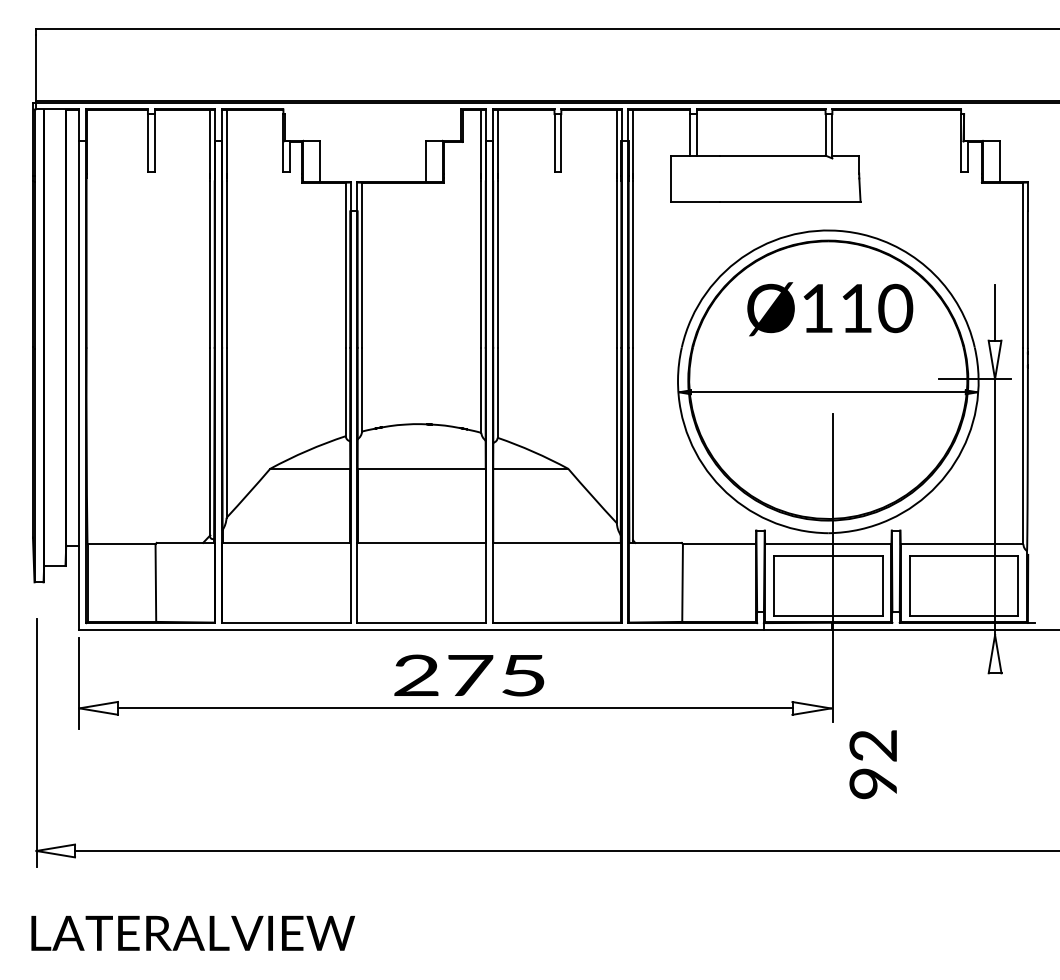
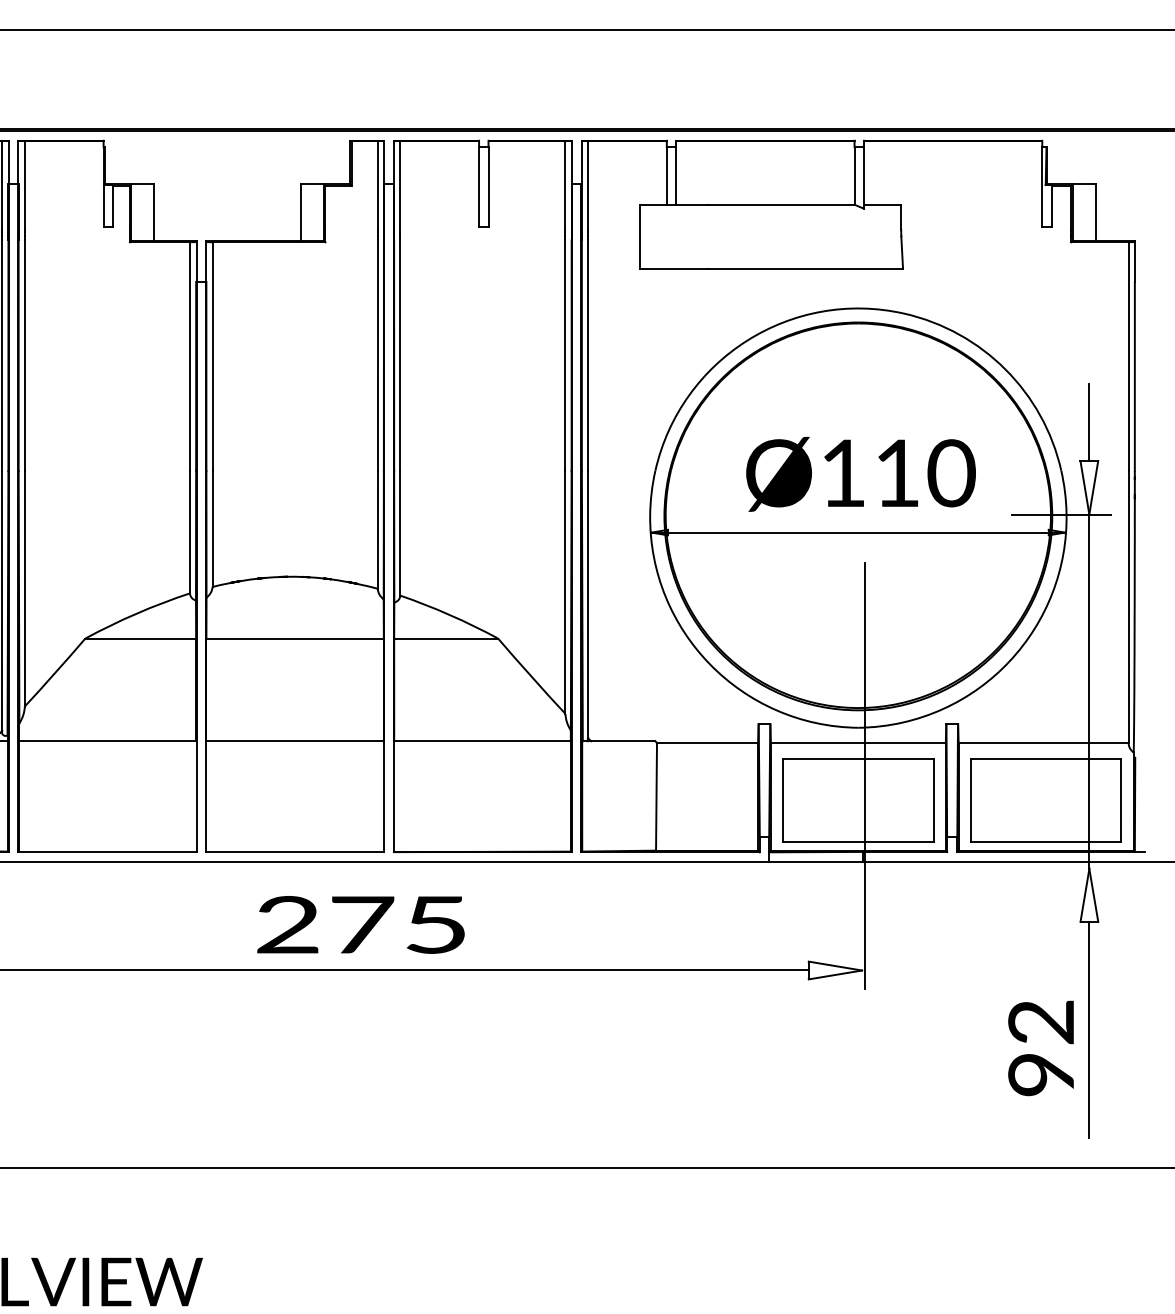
text: (830, 309) -> (861, 474), moved
line: (995, 751) -> (1089, 1030), added
text: (872, 764) -> (1040, 1048), moved

